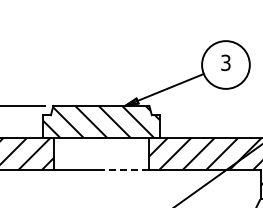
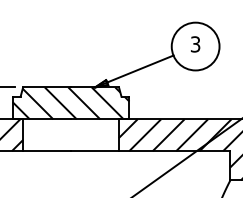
line: (125, 169) -> (95, 151), dashed -> solid

